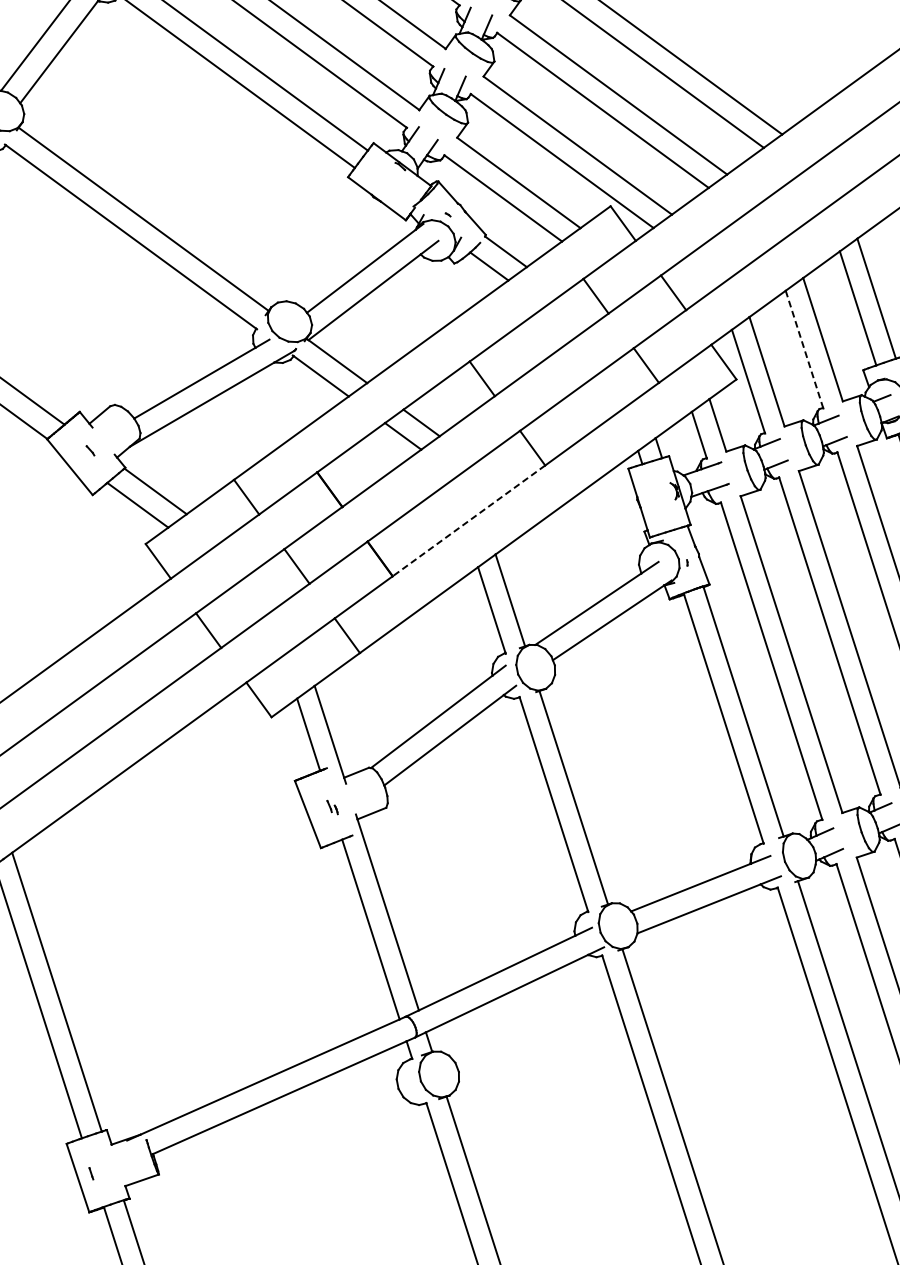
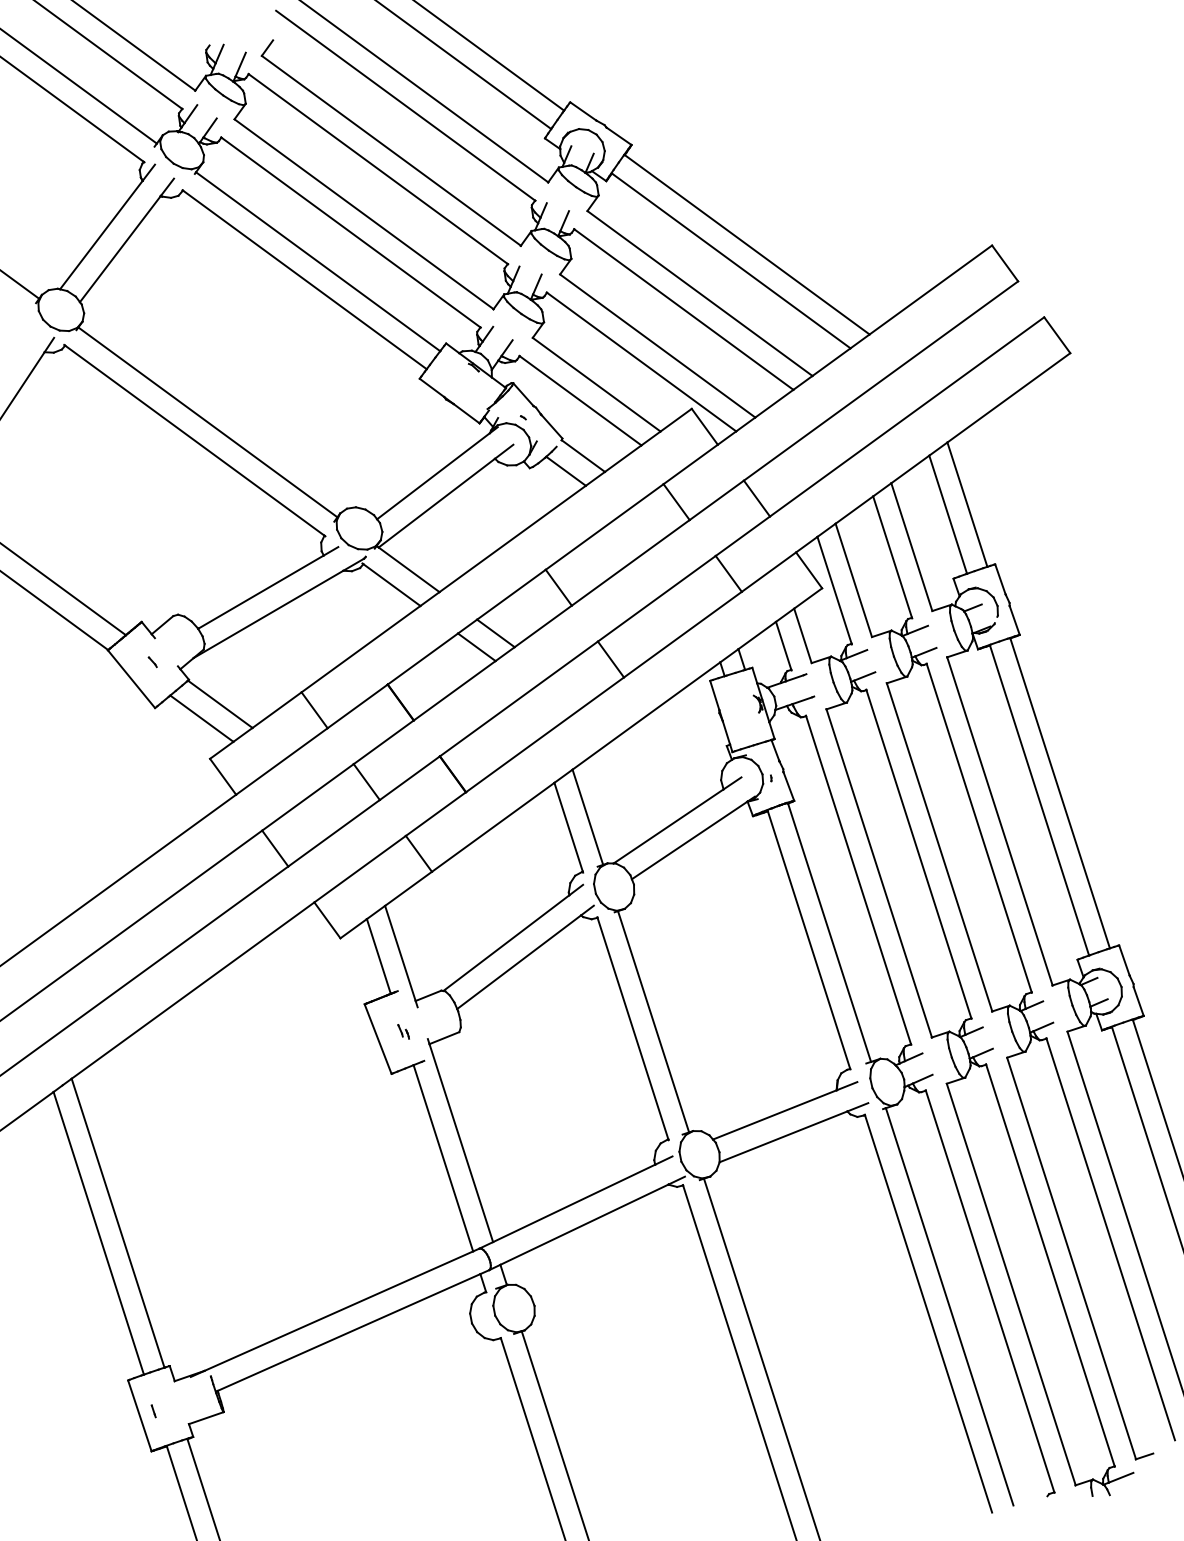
line: (804, 349) -> (892, 557), dashed -> solid
line: (469, 520) -> (545, 734), dashed -> solid

